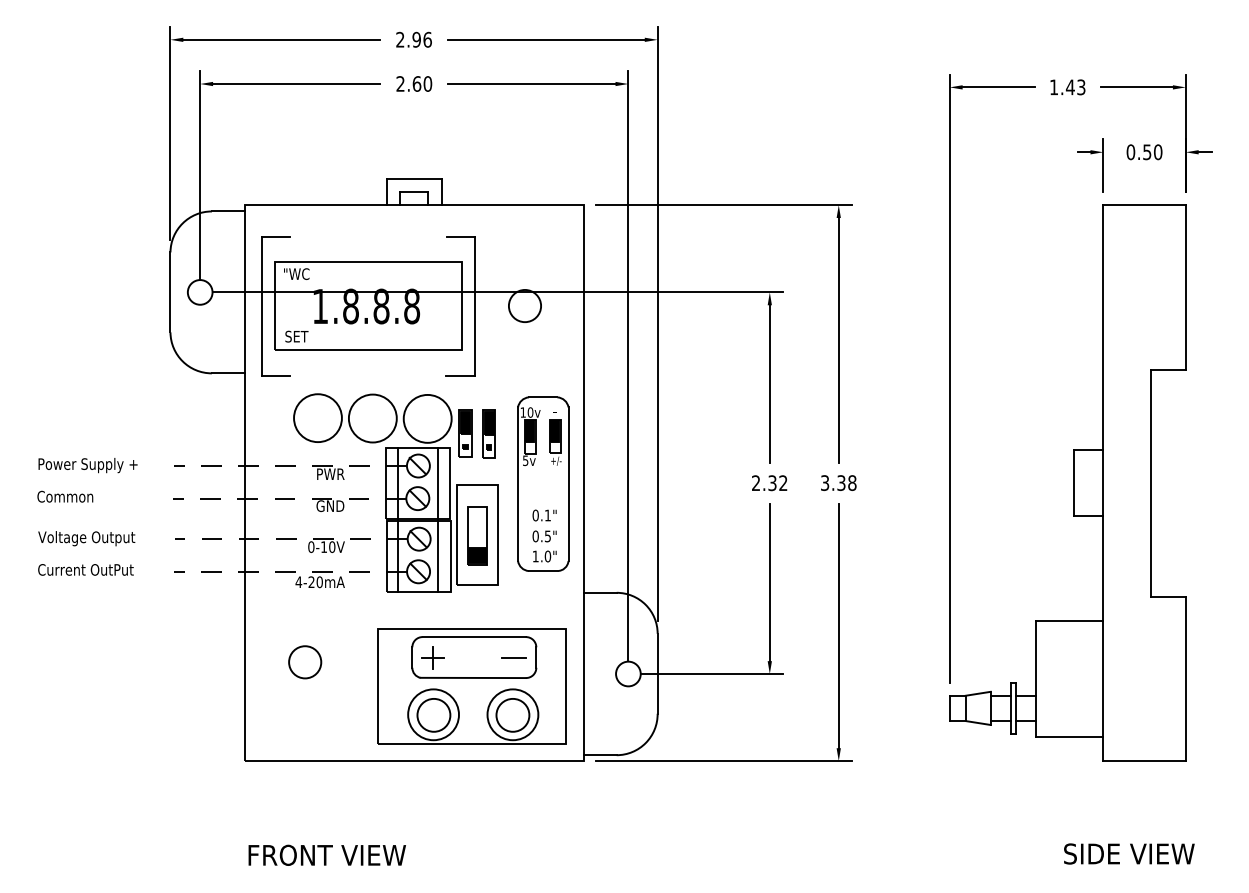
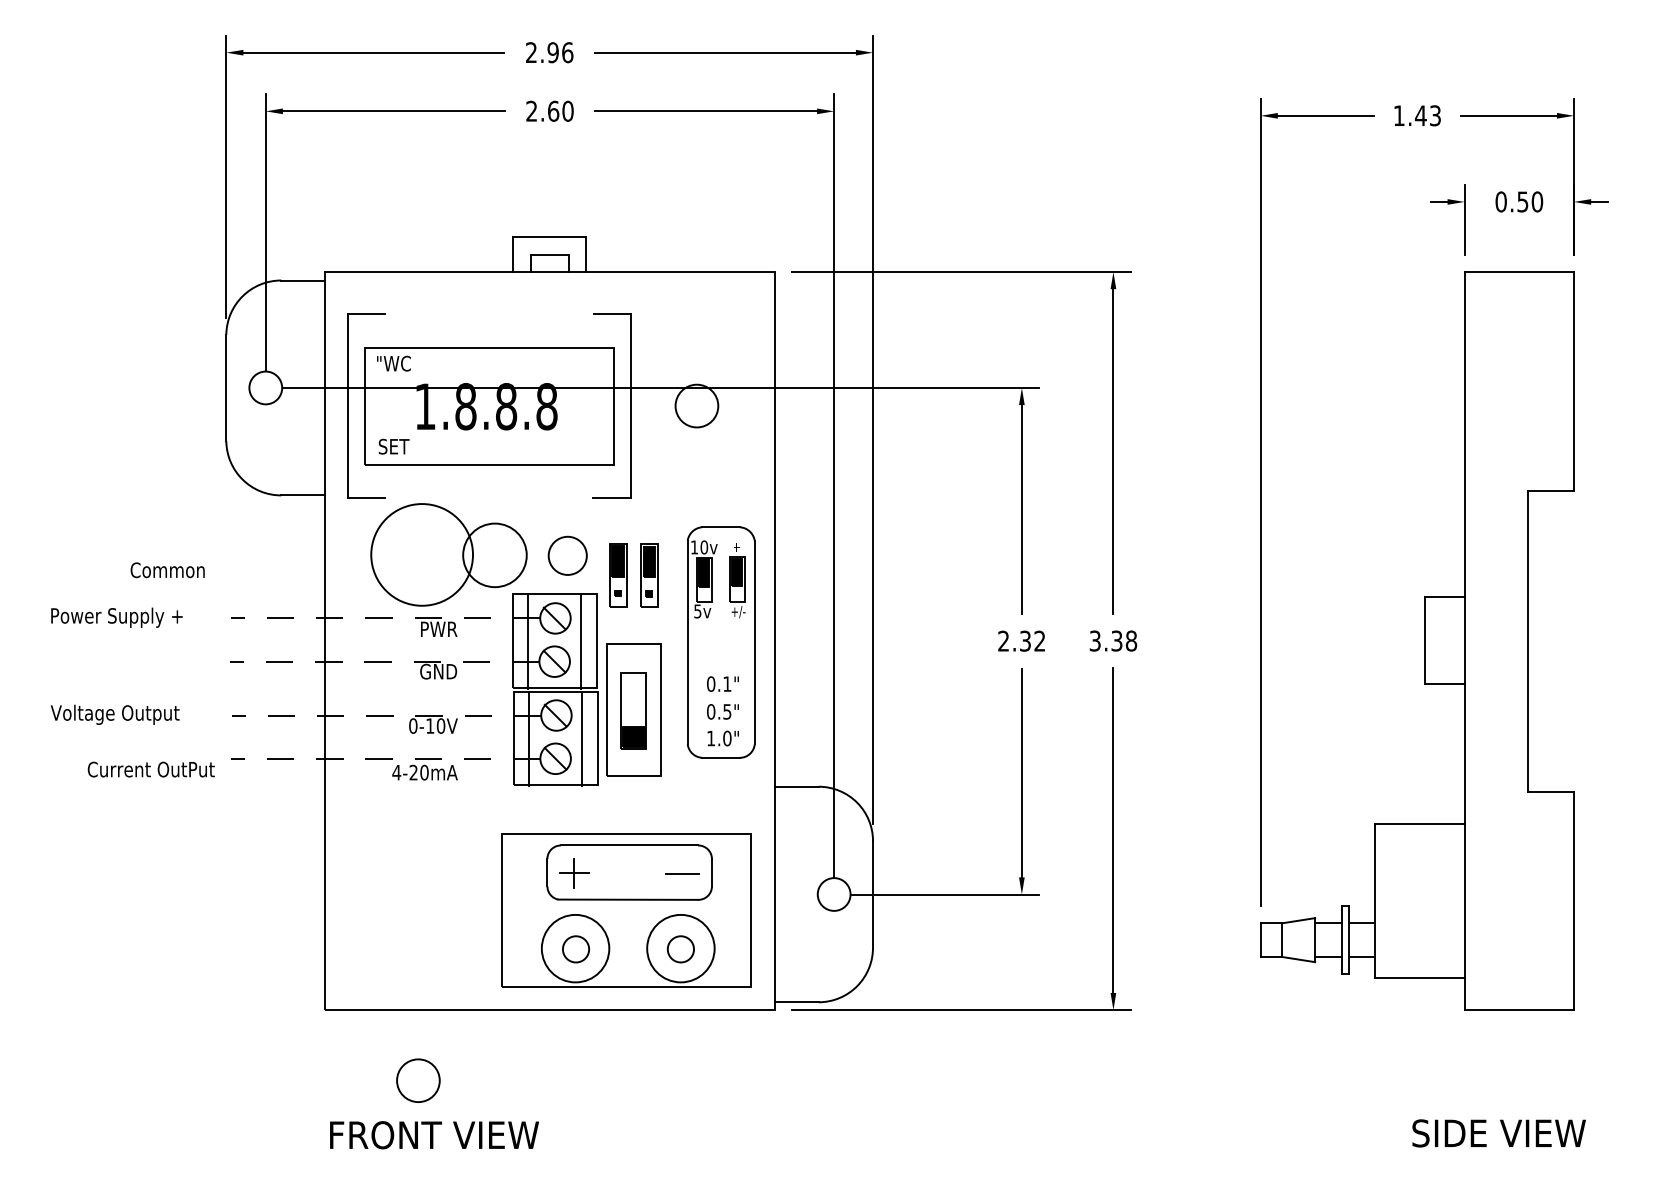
circle: (317, 418) -> (421, 555), size x1.6
circle: (427, 418) -> (567, 555), size x0.6
text: (65, 496) -> (167, 569), moved
text: (85, 569) -> (150, 769), moved
circle: (305, 662) -> (418, 1080), moved
circle: (433, 714) -> (575, 948), size x0.6
circle: (512, 714) -> (680, 948), size x0.6

